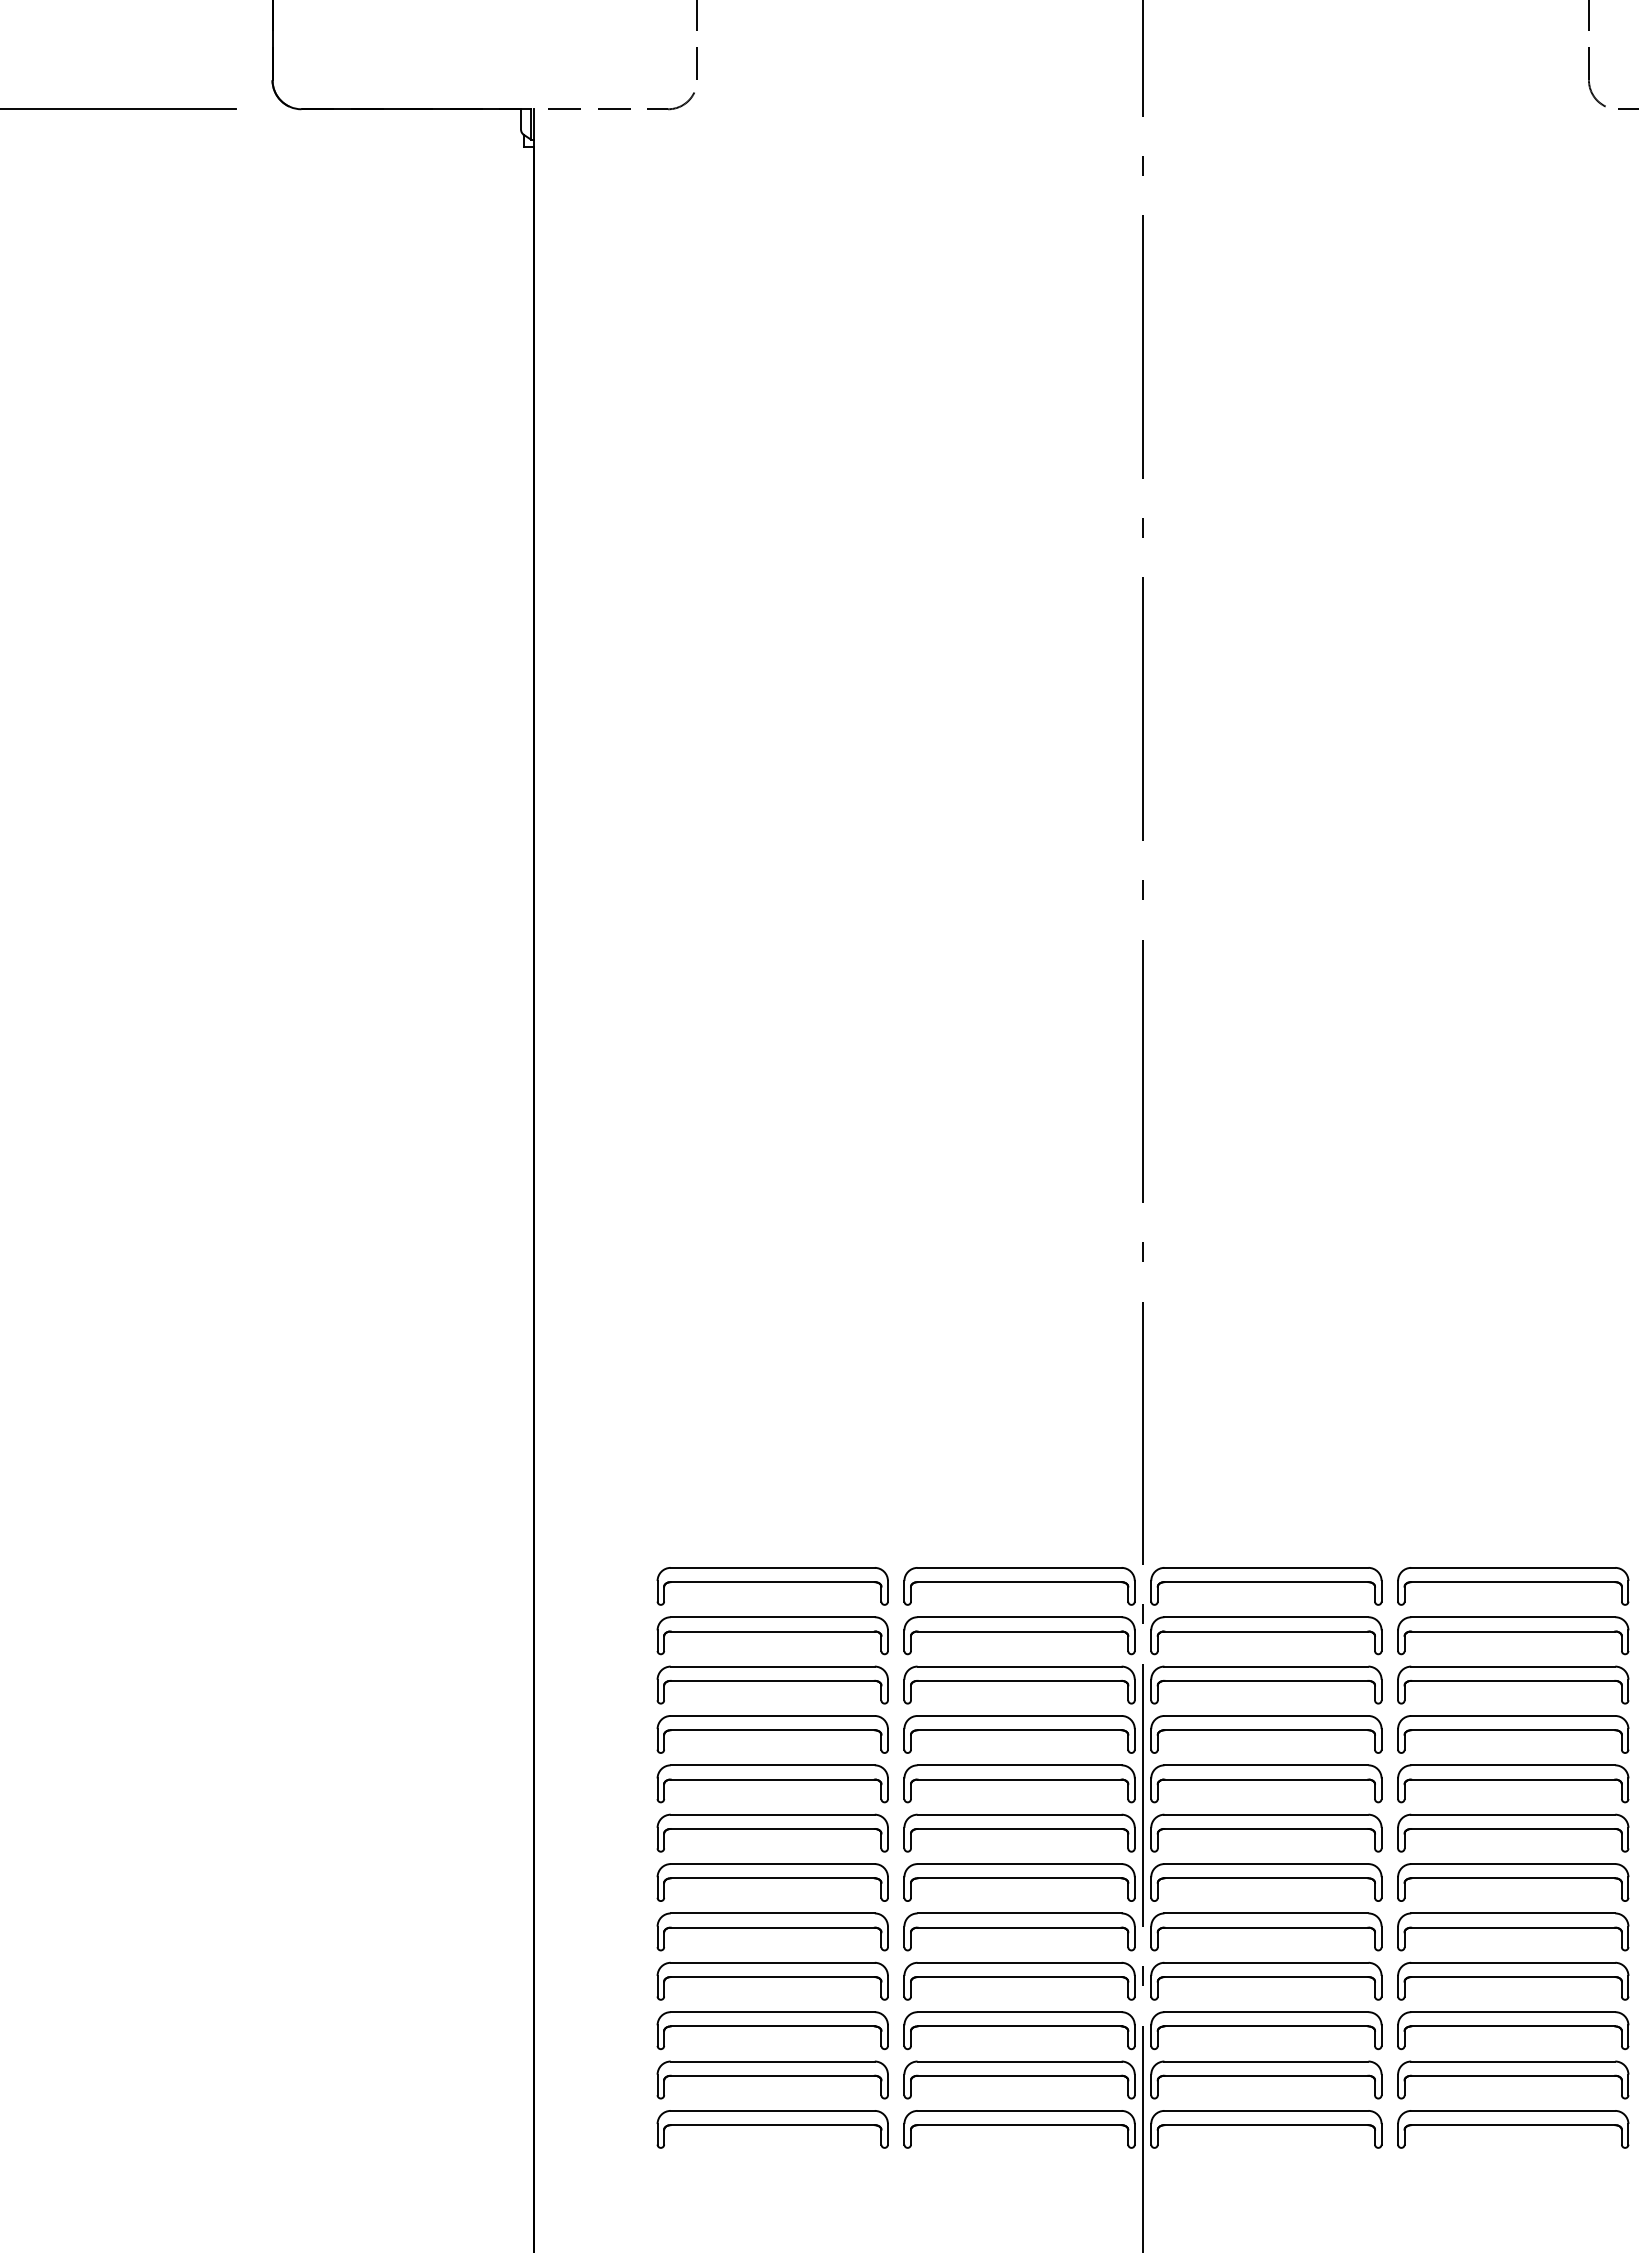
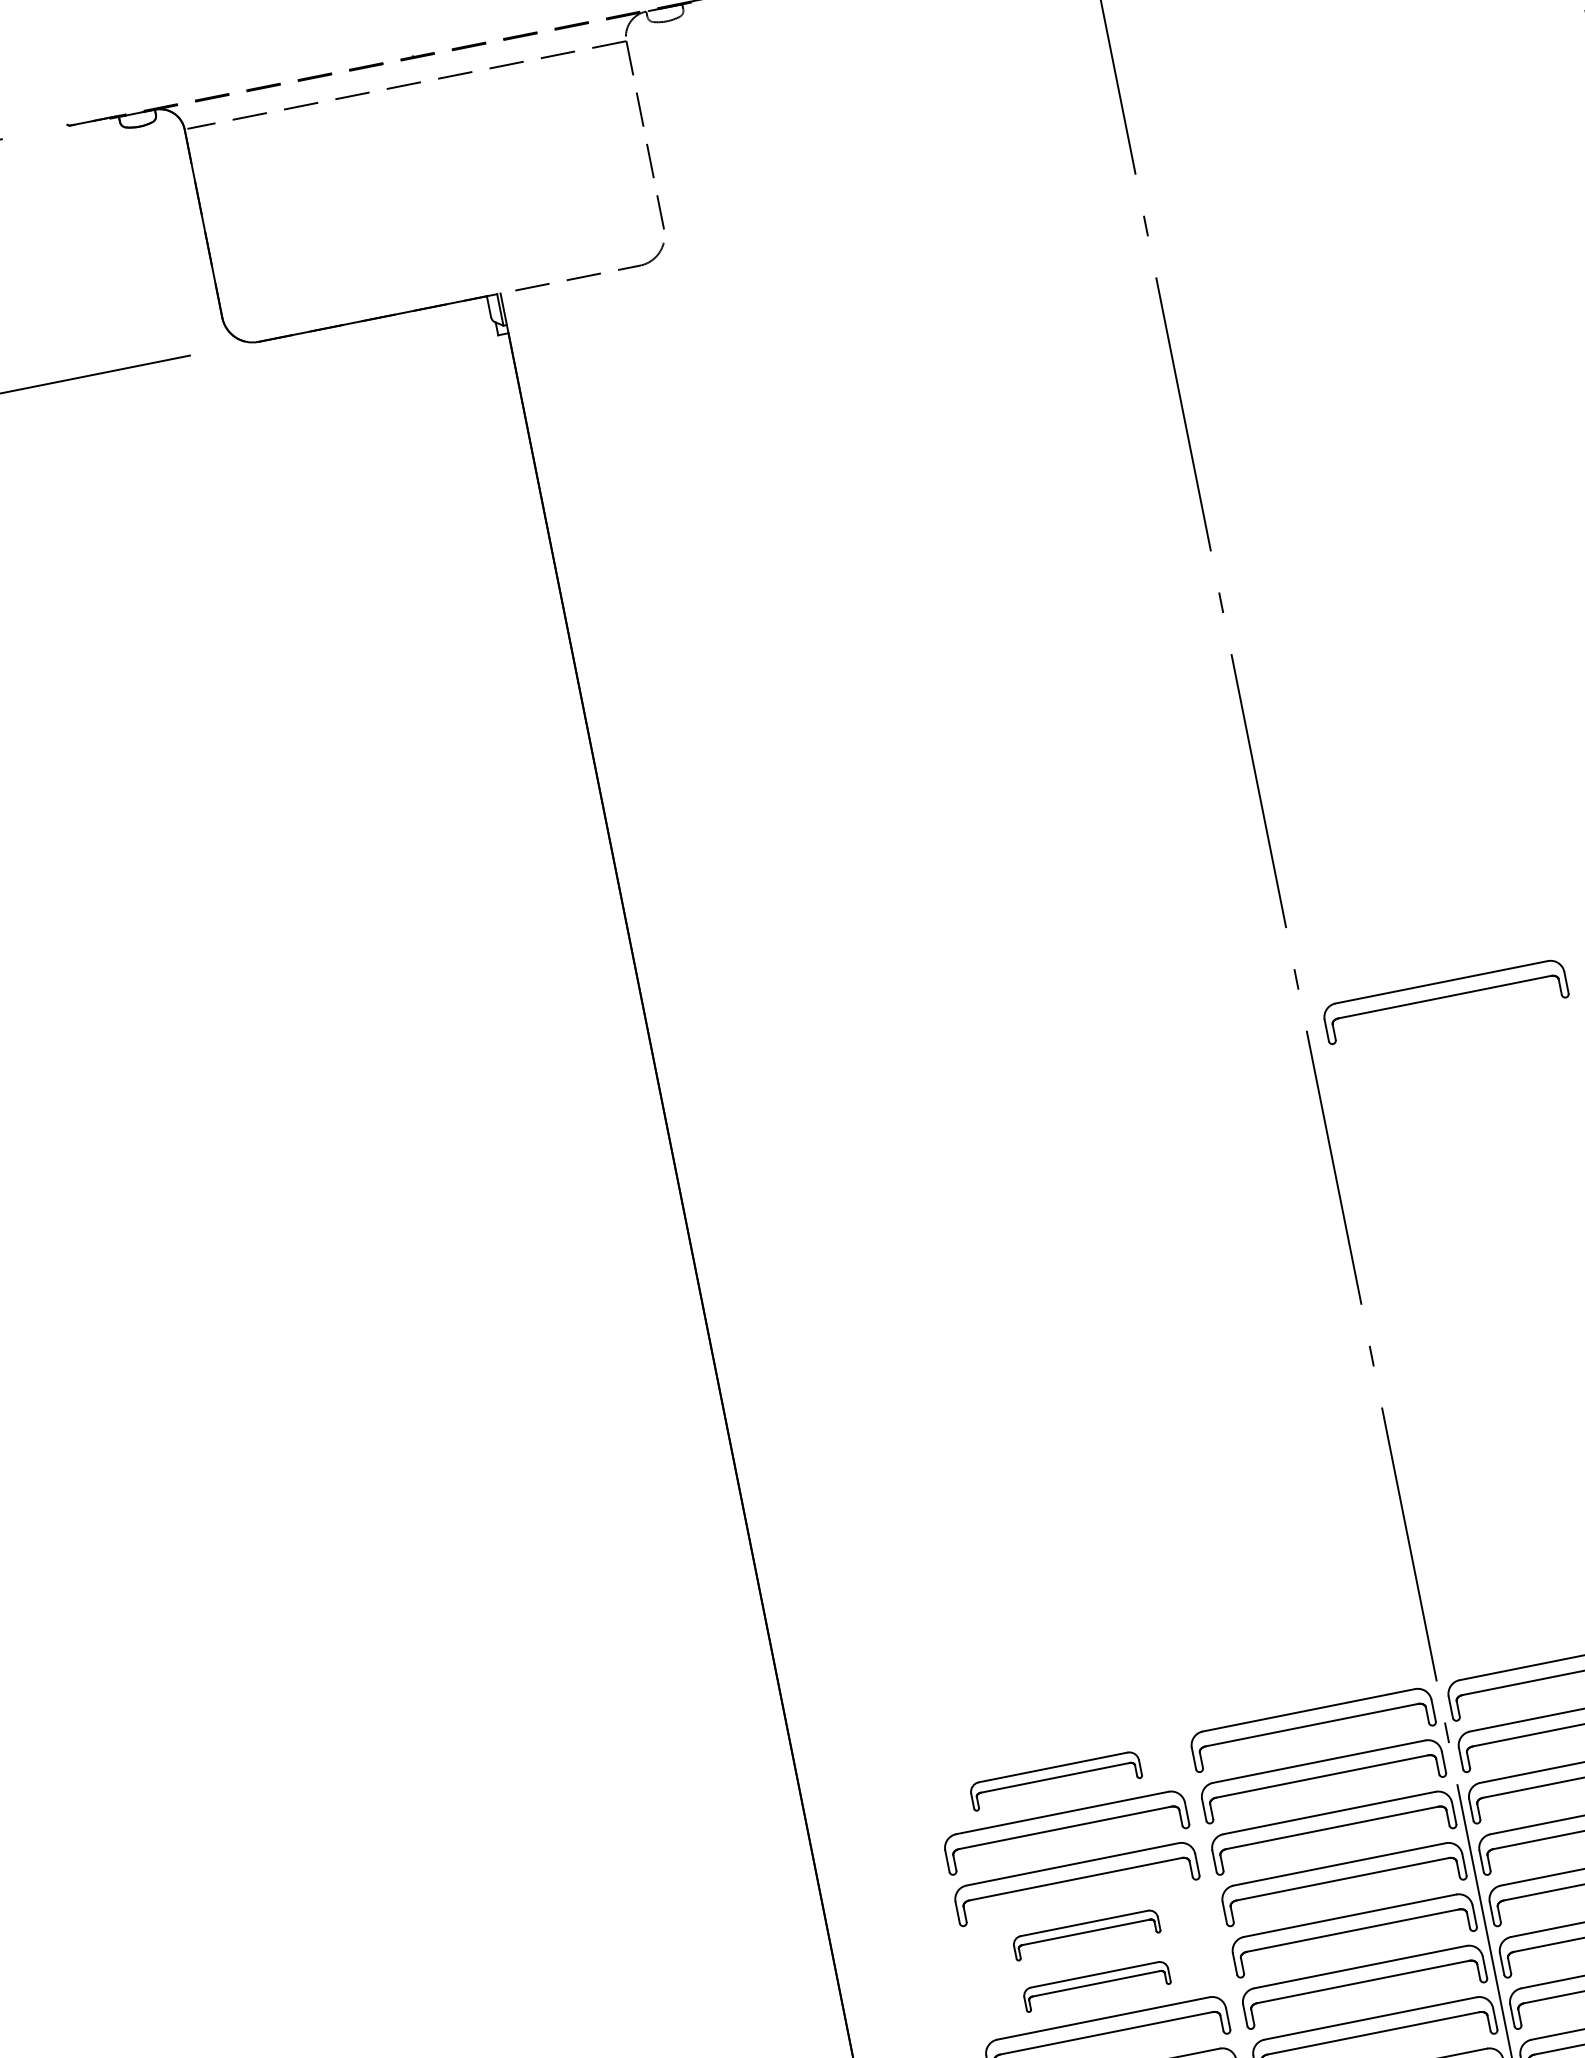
part: (1276, 937) -> (1445, 1000), added
part: (772, 1586) -> (1055, 1781), size x0.7
part: (772, 1734) -> (1086, 1935), size x0.6
part: (772, 1783) -> (1096, 1986), size x0.6

